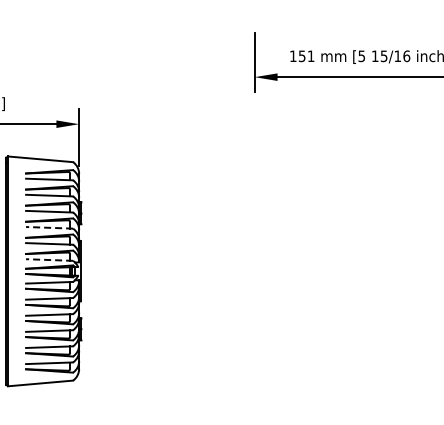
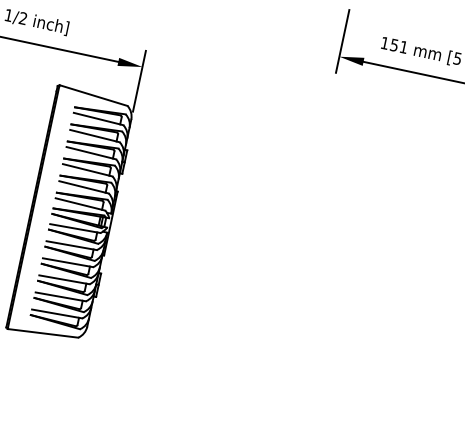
line: (49, 227) -> (87, 169), dashed -> solid
line: (49, 260) -> (80, 204), dashed -> solid

